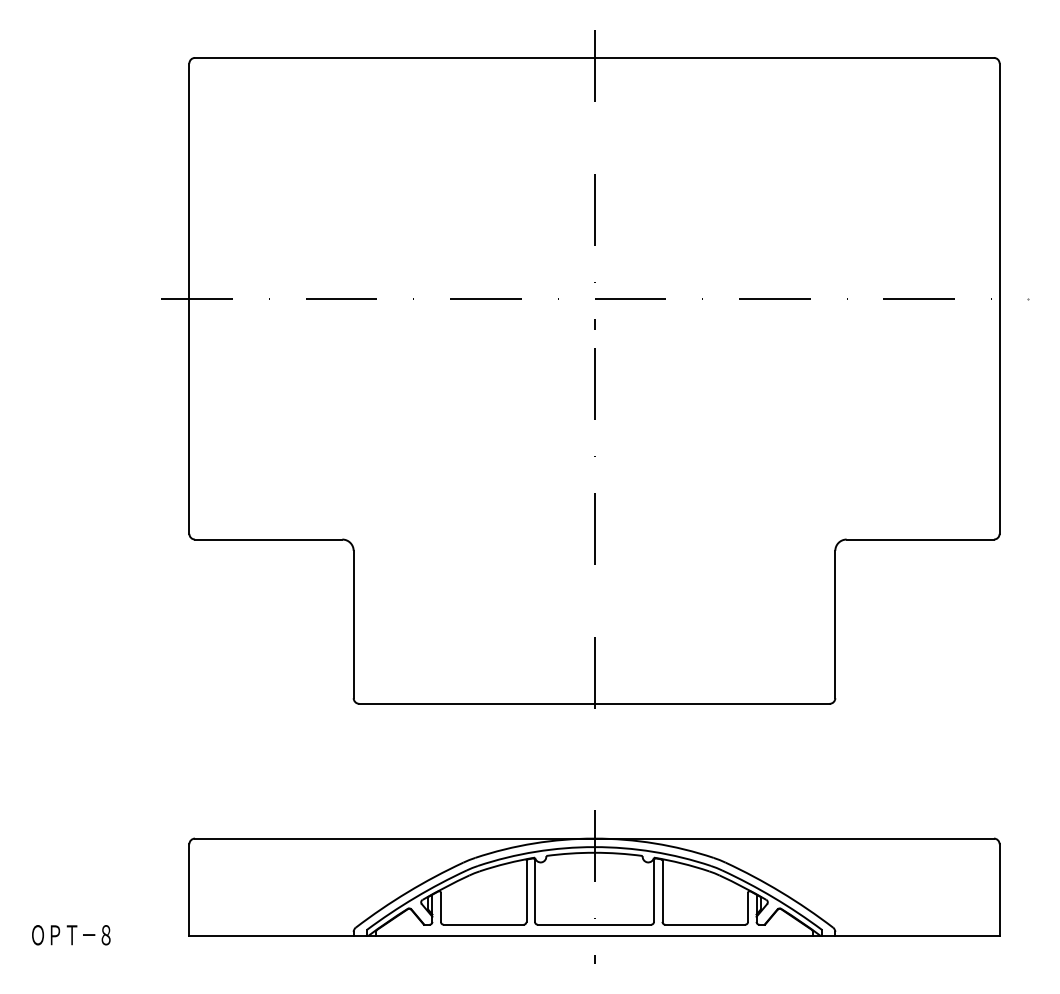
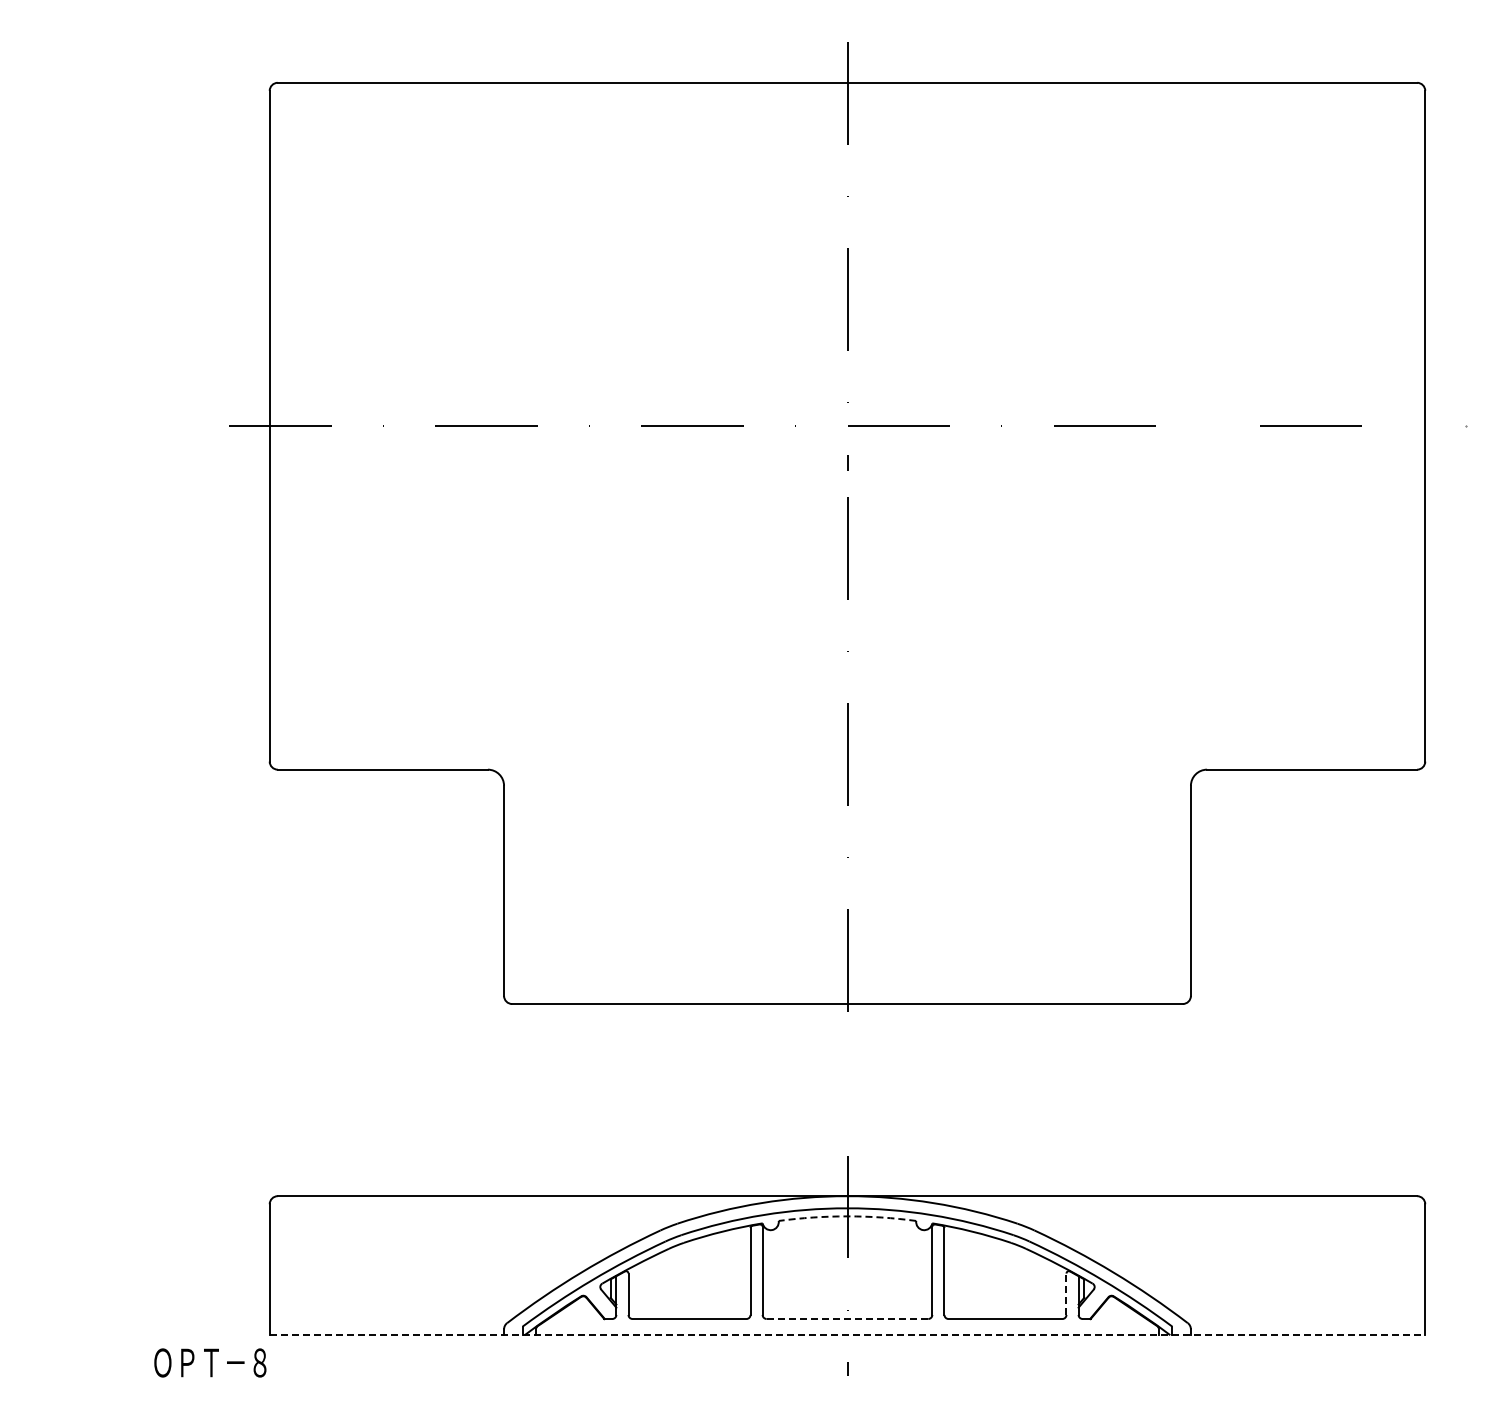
arc: (594, 852) -> (847, 1216), solid -> dashed
line: (748, 907) -> (1066, 1294), solid -> dashed
line: (594, 925) -> (847, 1319), solid -> dashed
text: (71, 934) -> (210, 1362), moved
line: (594, 936) -> (847, 1335), solid -> dashed

